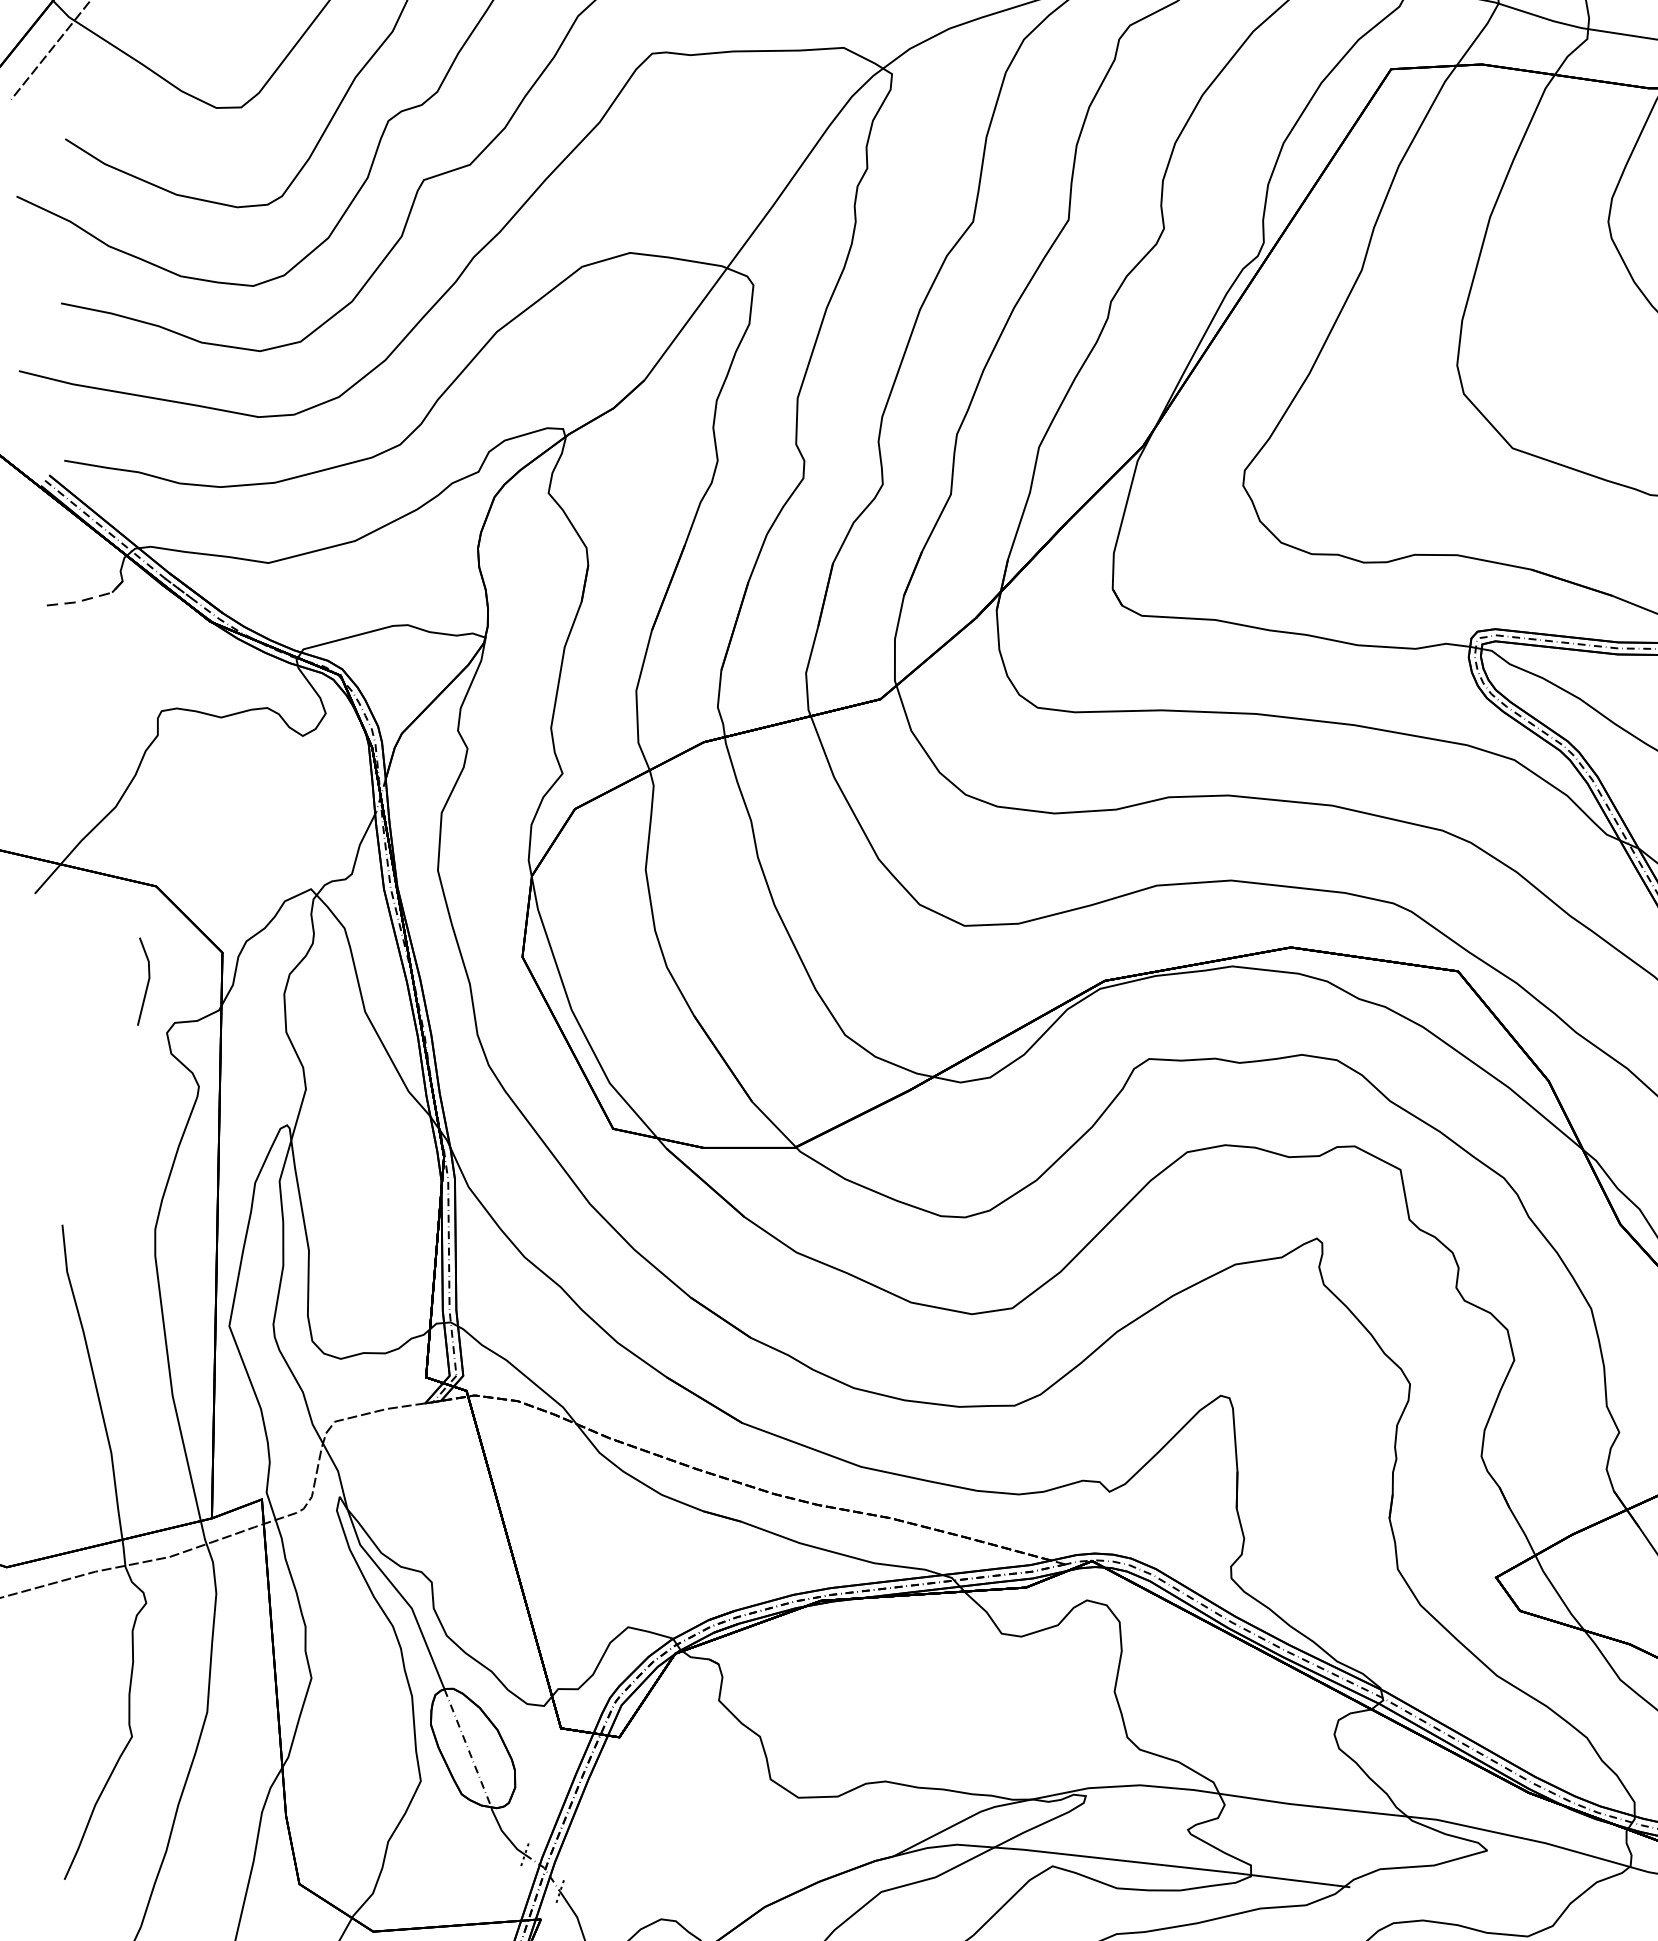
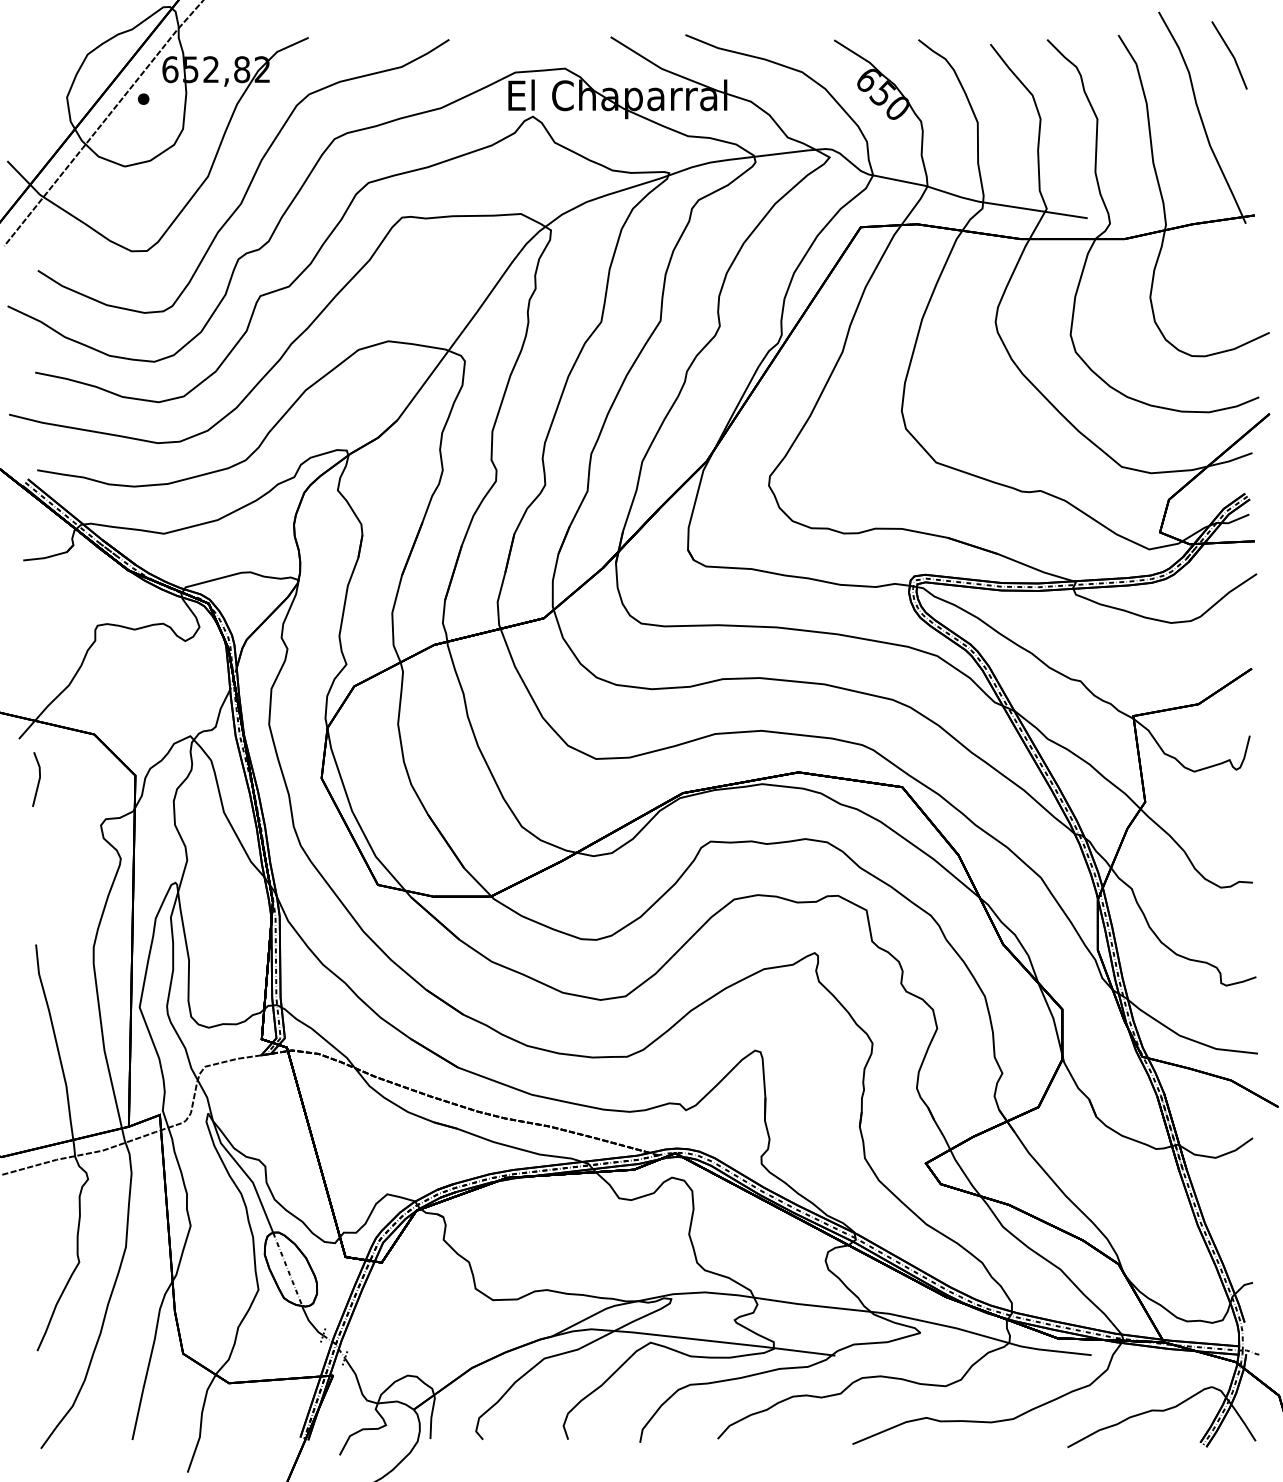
line: (85, 599) -> (50, 556), dashed -> solid
line: (146, 981) -> (38, 779), moved

